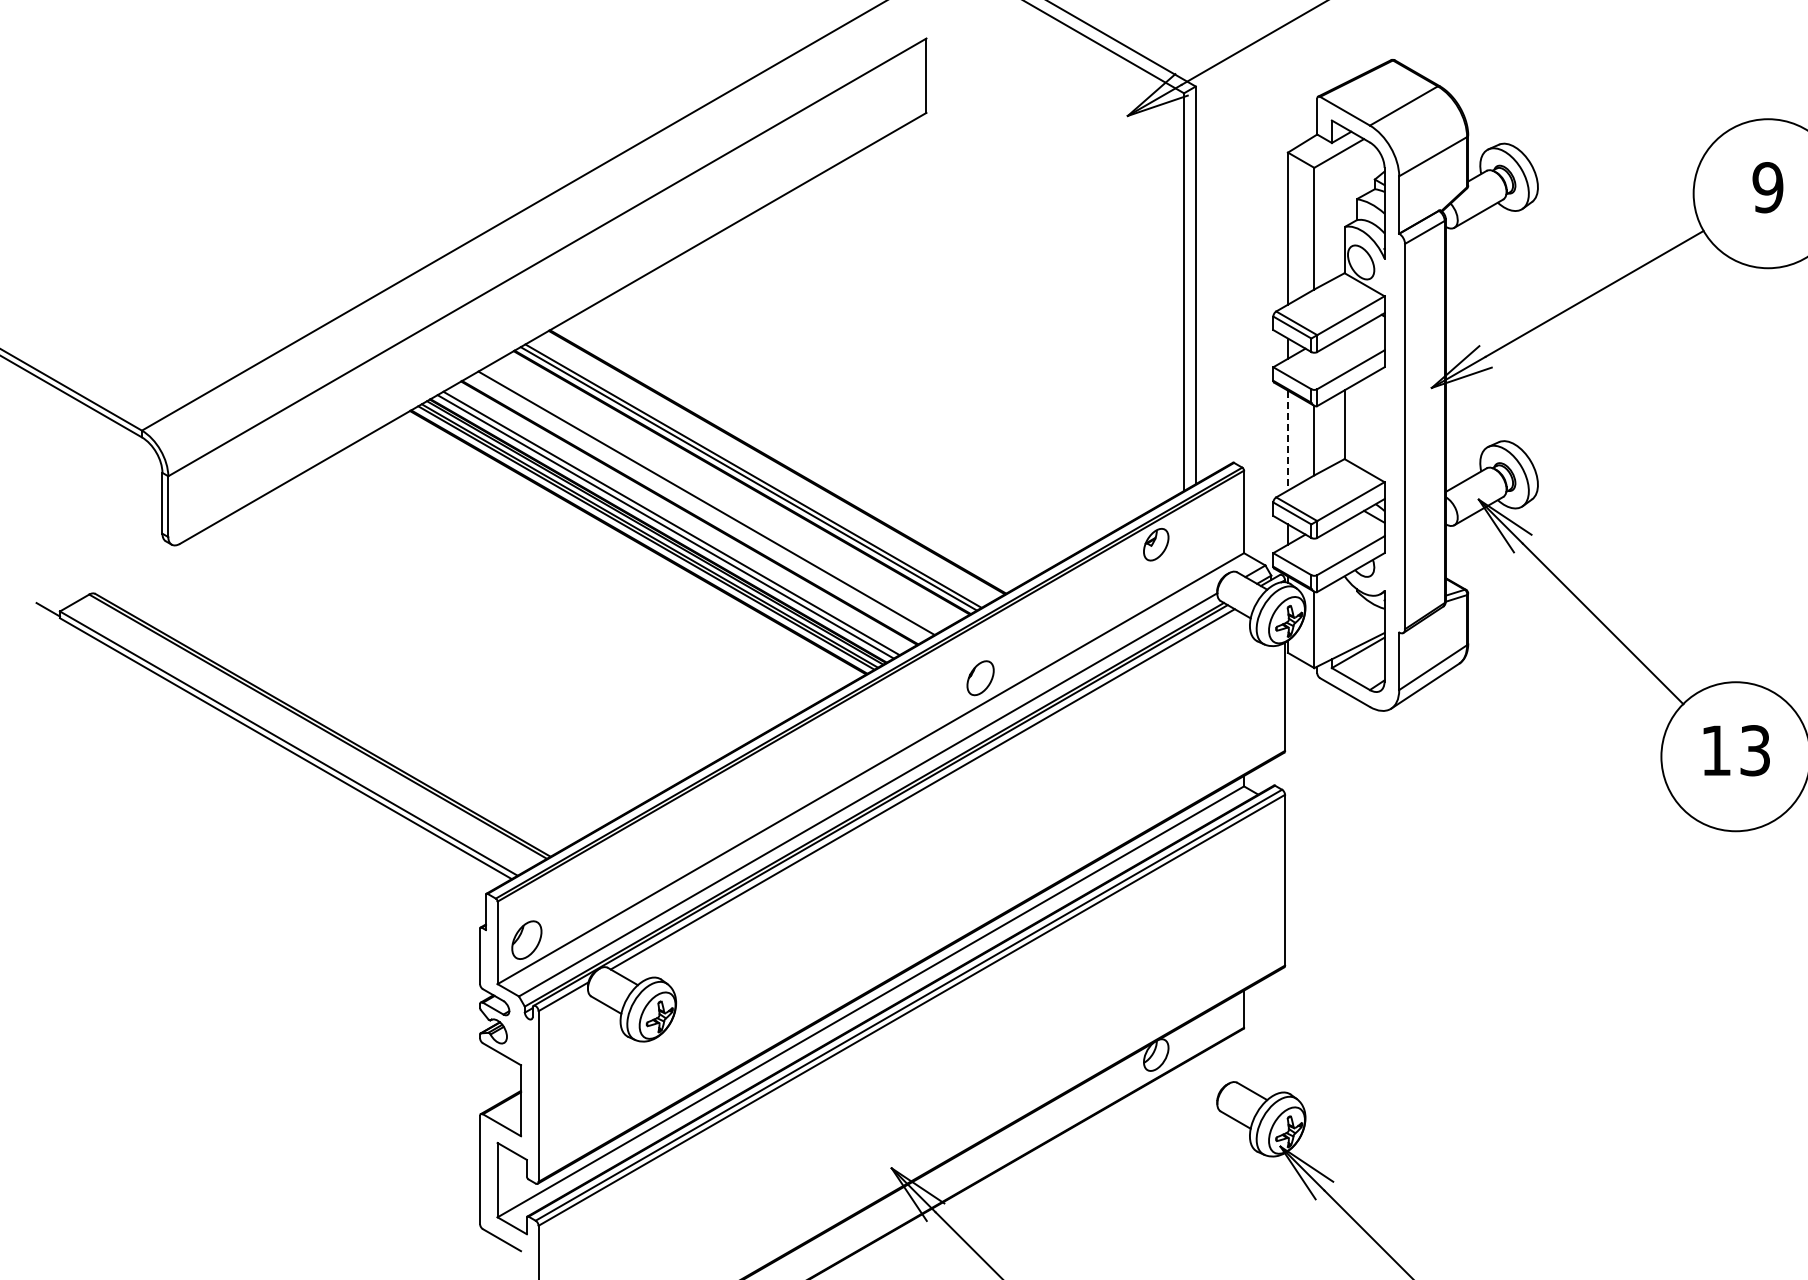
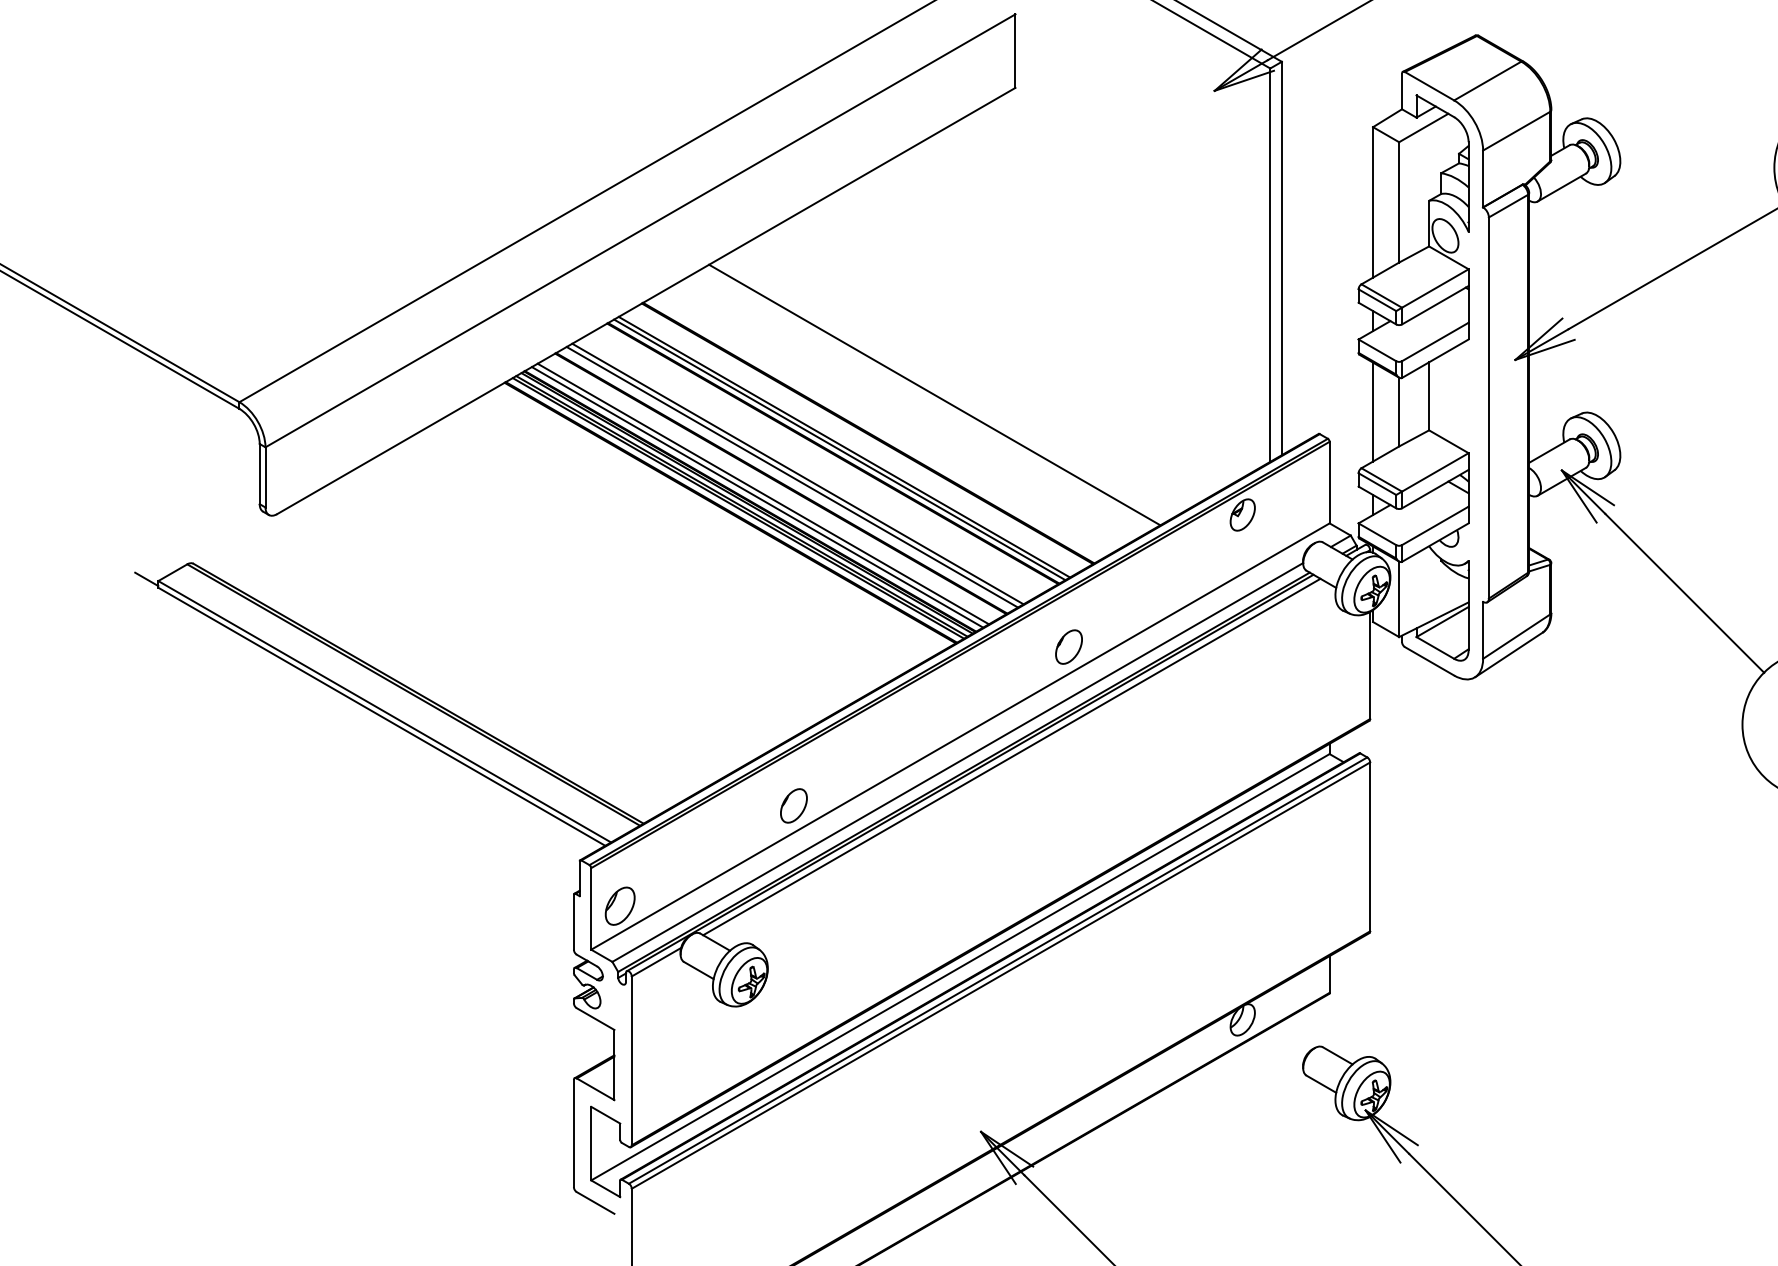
line: (844, 423) -> (934, 395), added
line: (1287, 441) -> (1372, 412), dashed -> solid
line: (700, 506) -> (791, 477), added
part: (702, 838) -> (793, 805), added

